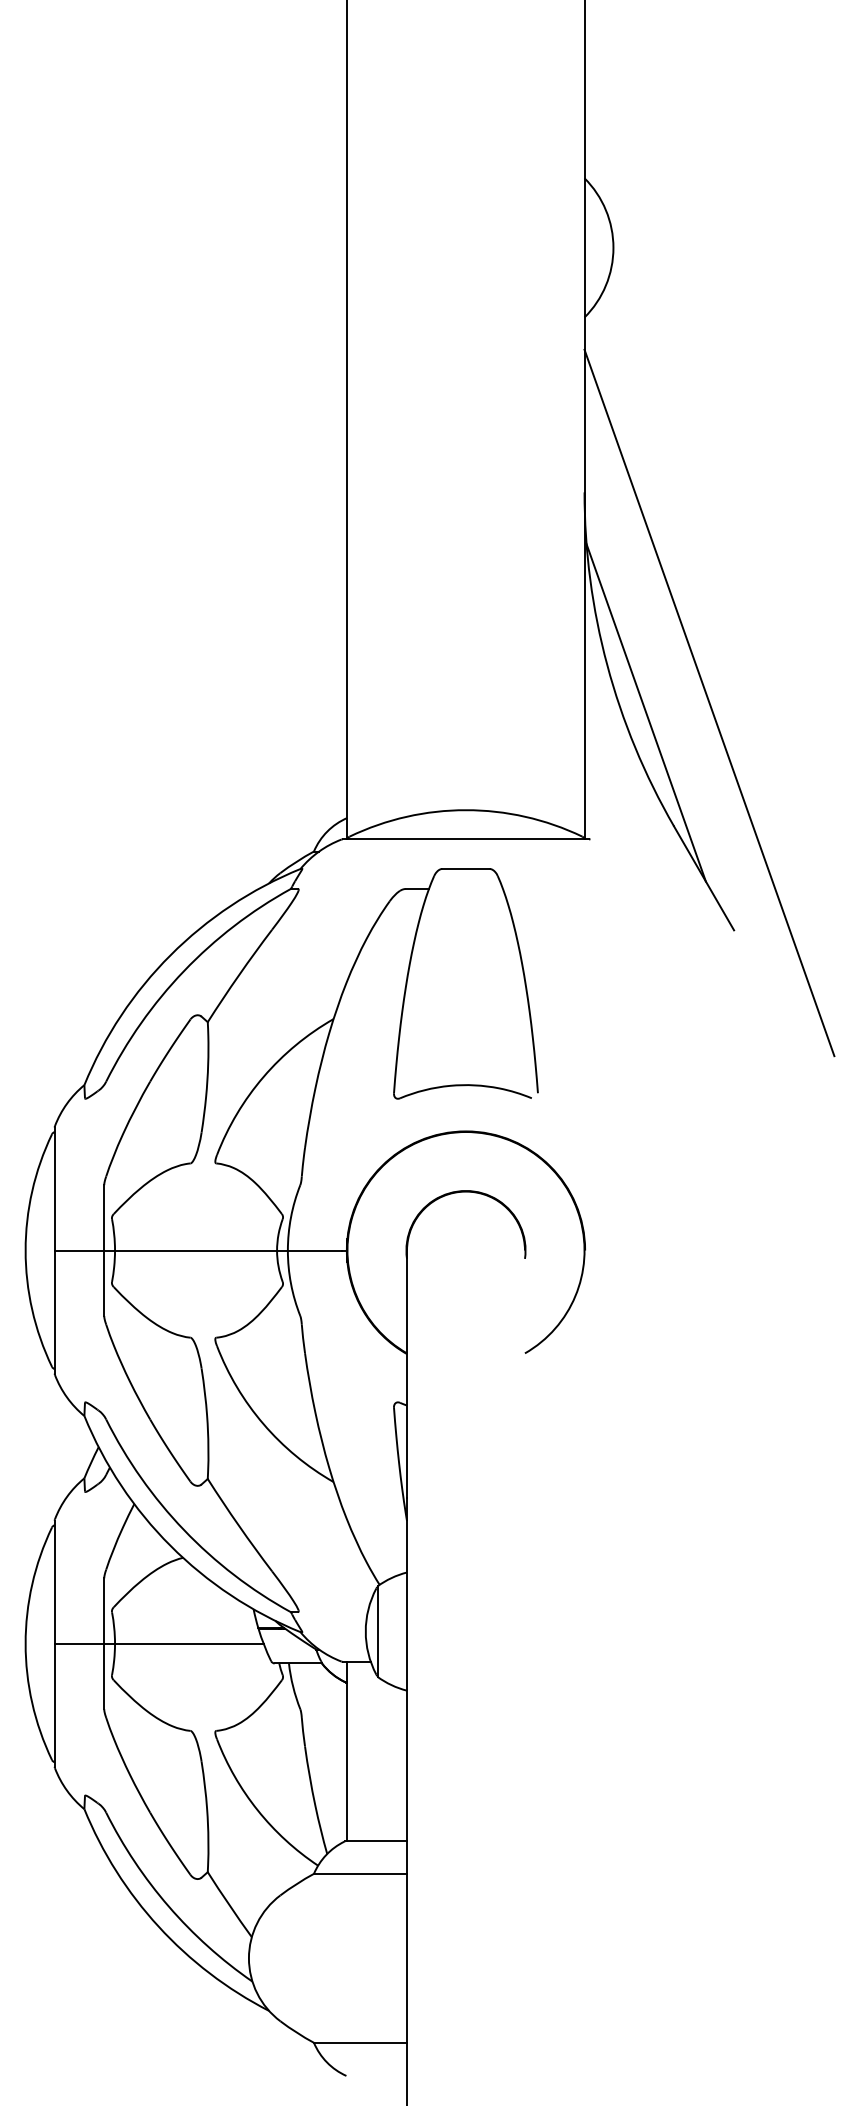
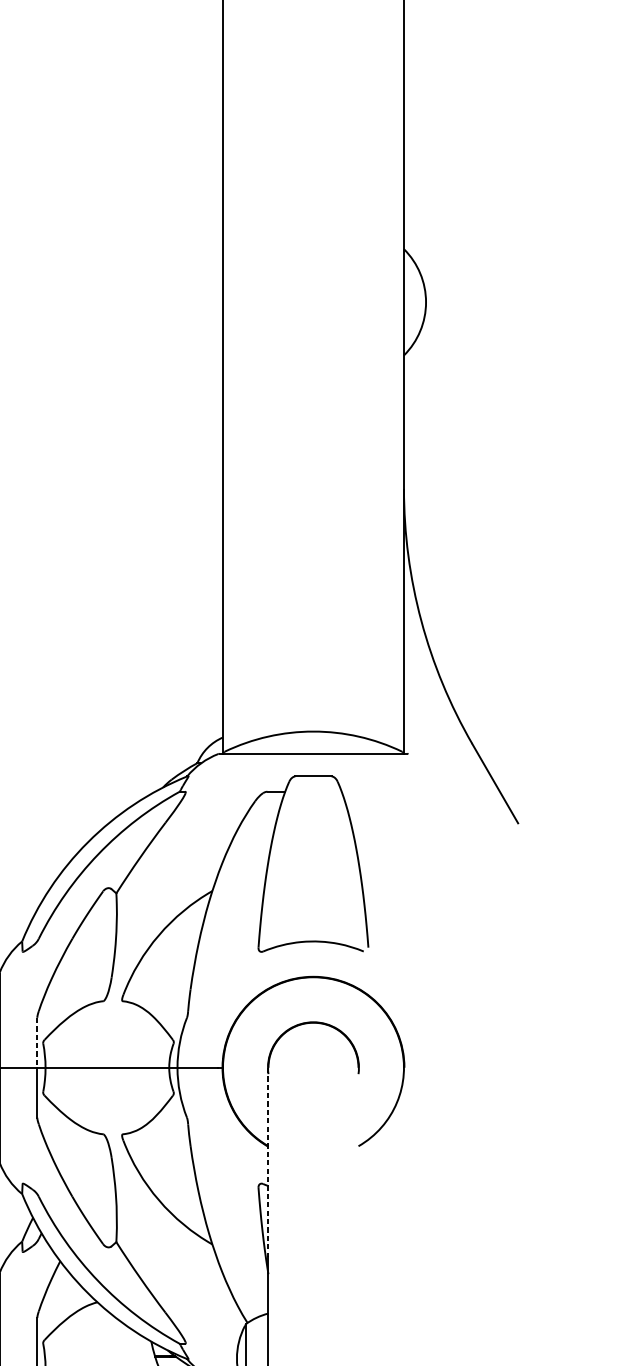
line: (709, 702) -> (499, 649), removed
line: (645, 712) -> (450, 657), removed
line: (104, 1217) -> (37, 1042), solid -> dashed
line: (407, 1374) -> (268, 1162), solid -> dashed

